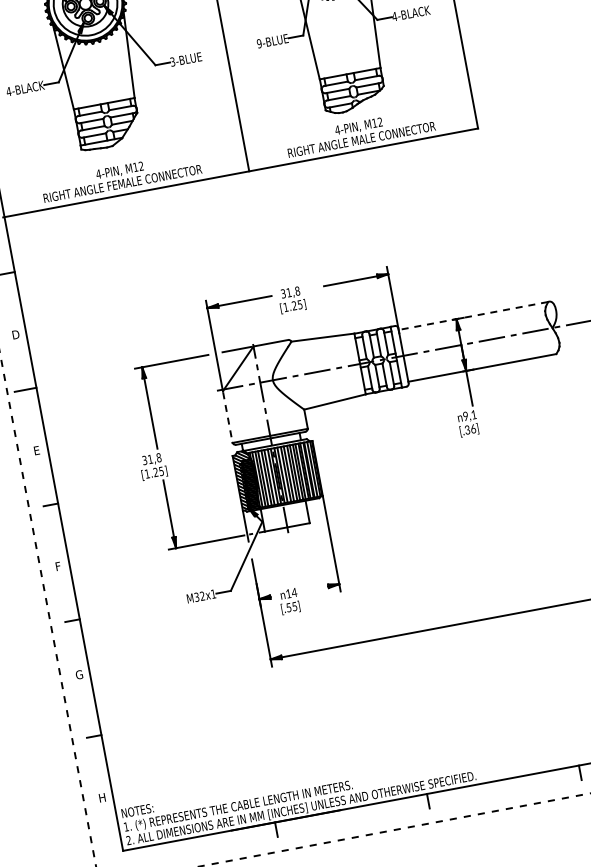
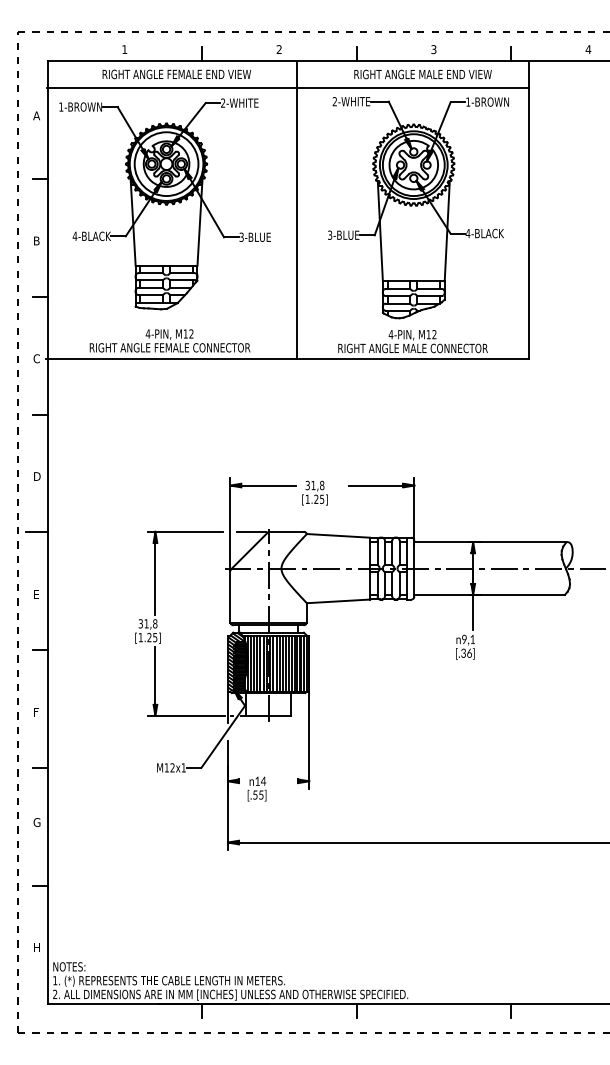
text: (258, 43) -> (329, 234), 9-BLUE -> 3-BLUE
line: (473, 316) -> (490, 542), dashed -> solid
line: (228, 418) -> (230, 597), dashed -> solid
text: (196, 596) -> (166, 767), M32x1 -> M12x1

